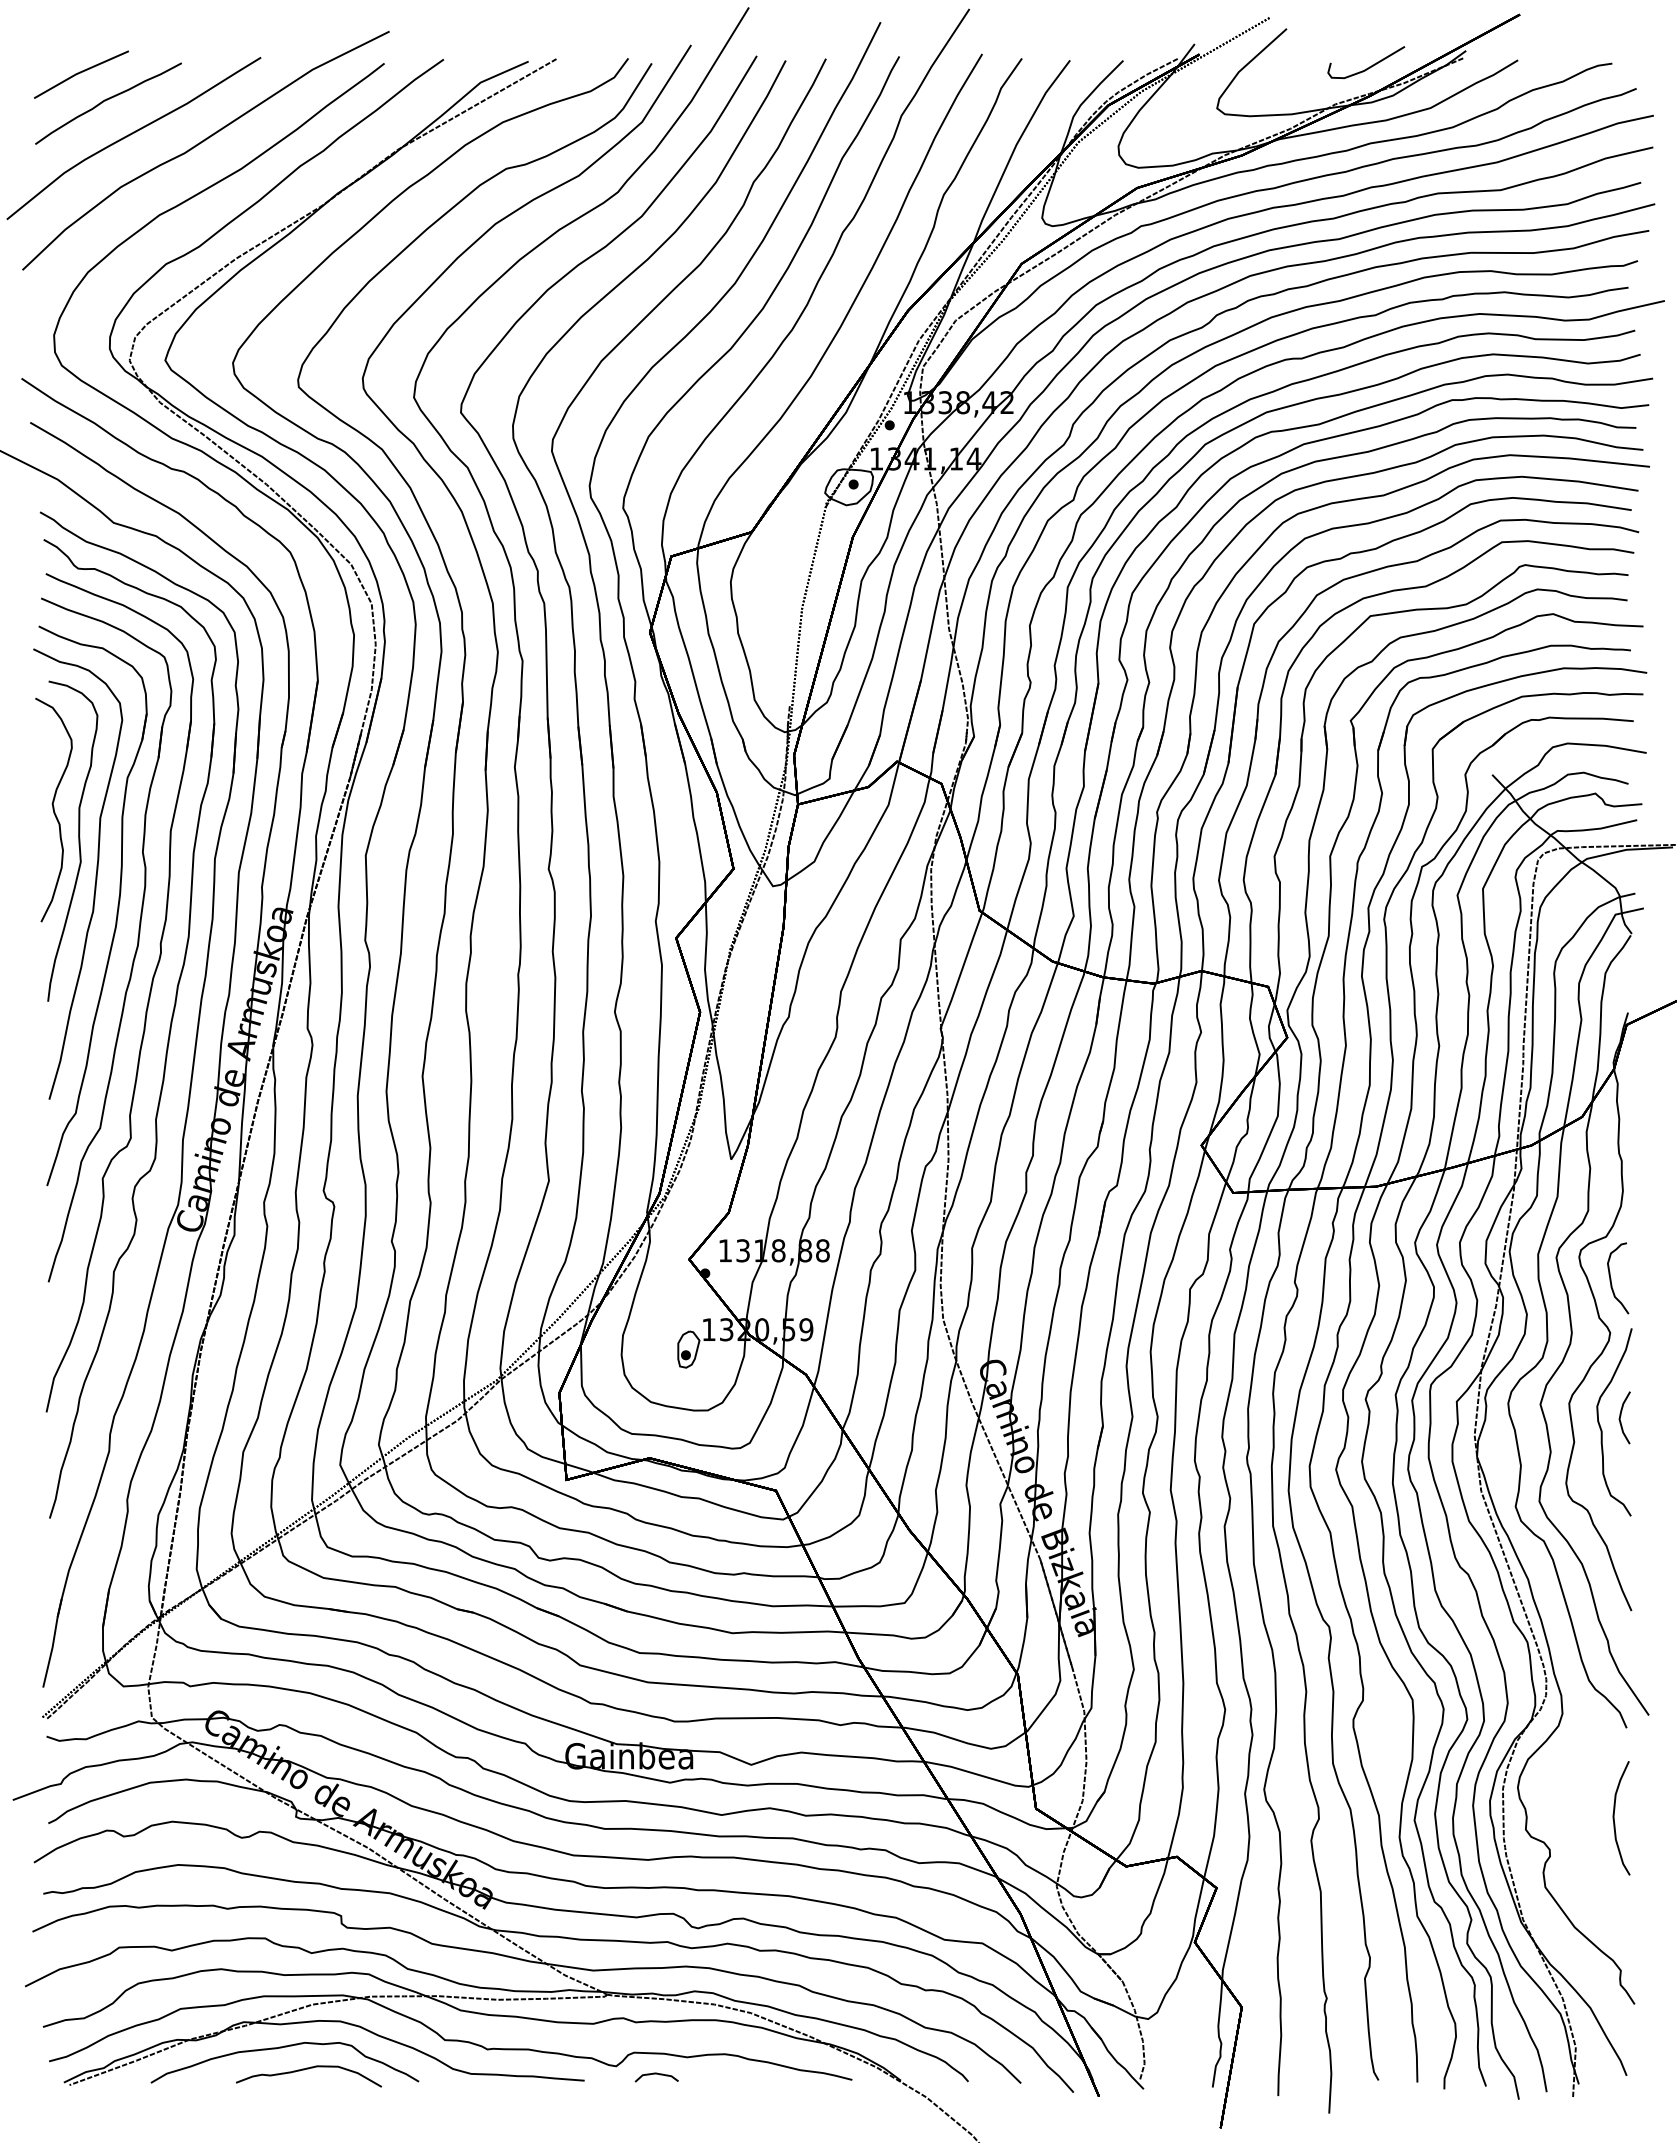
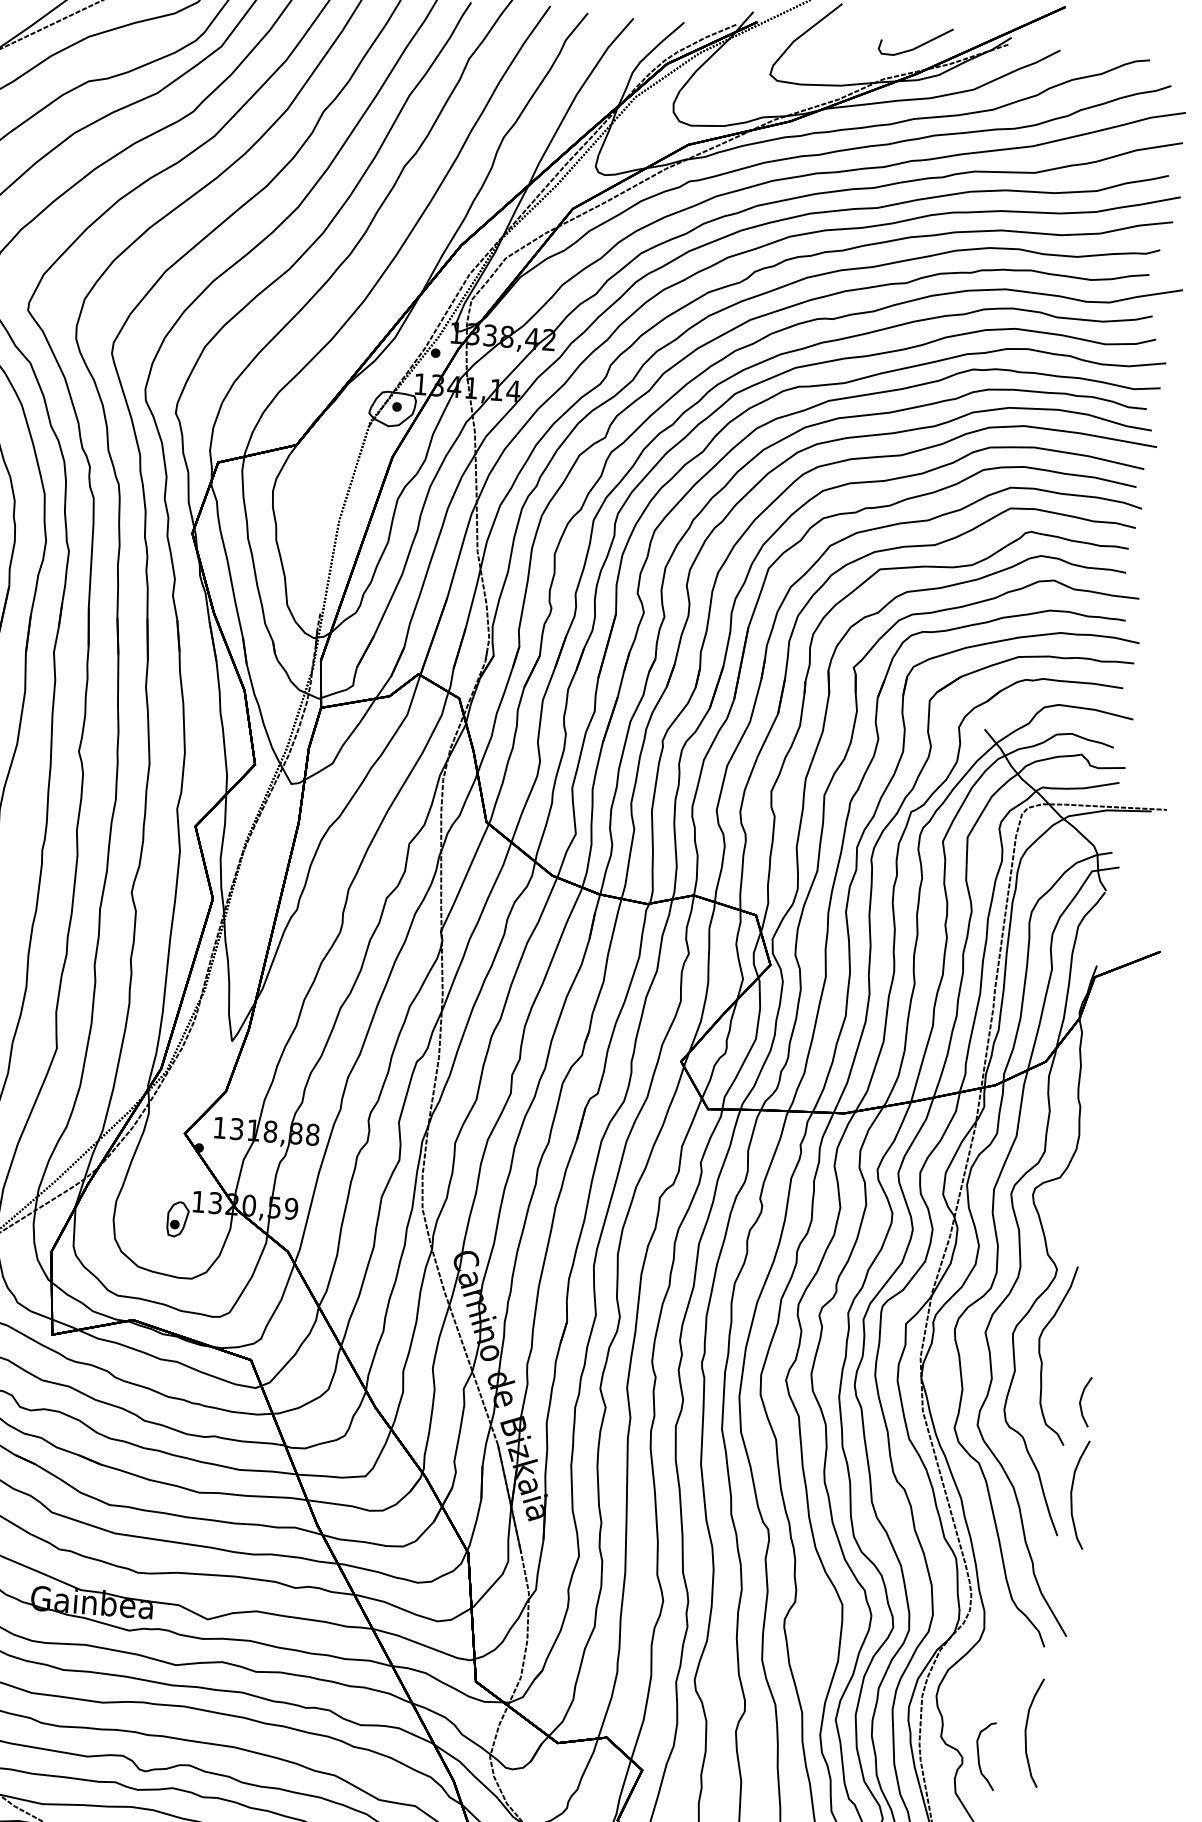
curve: (1611, 1278) -> (979, 1755), moved
curve: (1621, 1416) -> (1081, 1400), moved
curve: (1643, 1566) -> (1072, 1494), added

